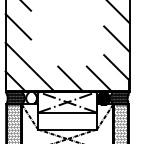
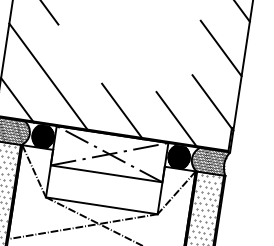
hatch: (31, 97) -> (42, 134), added

